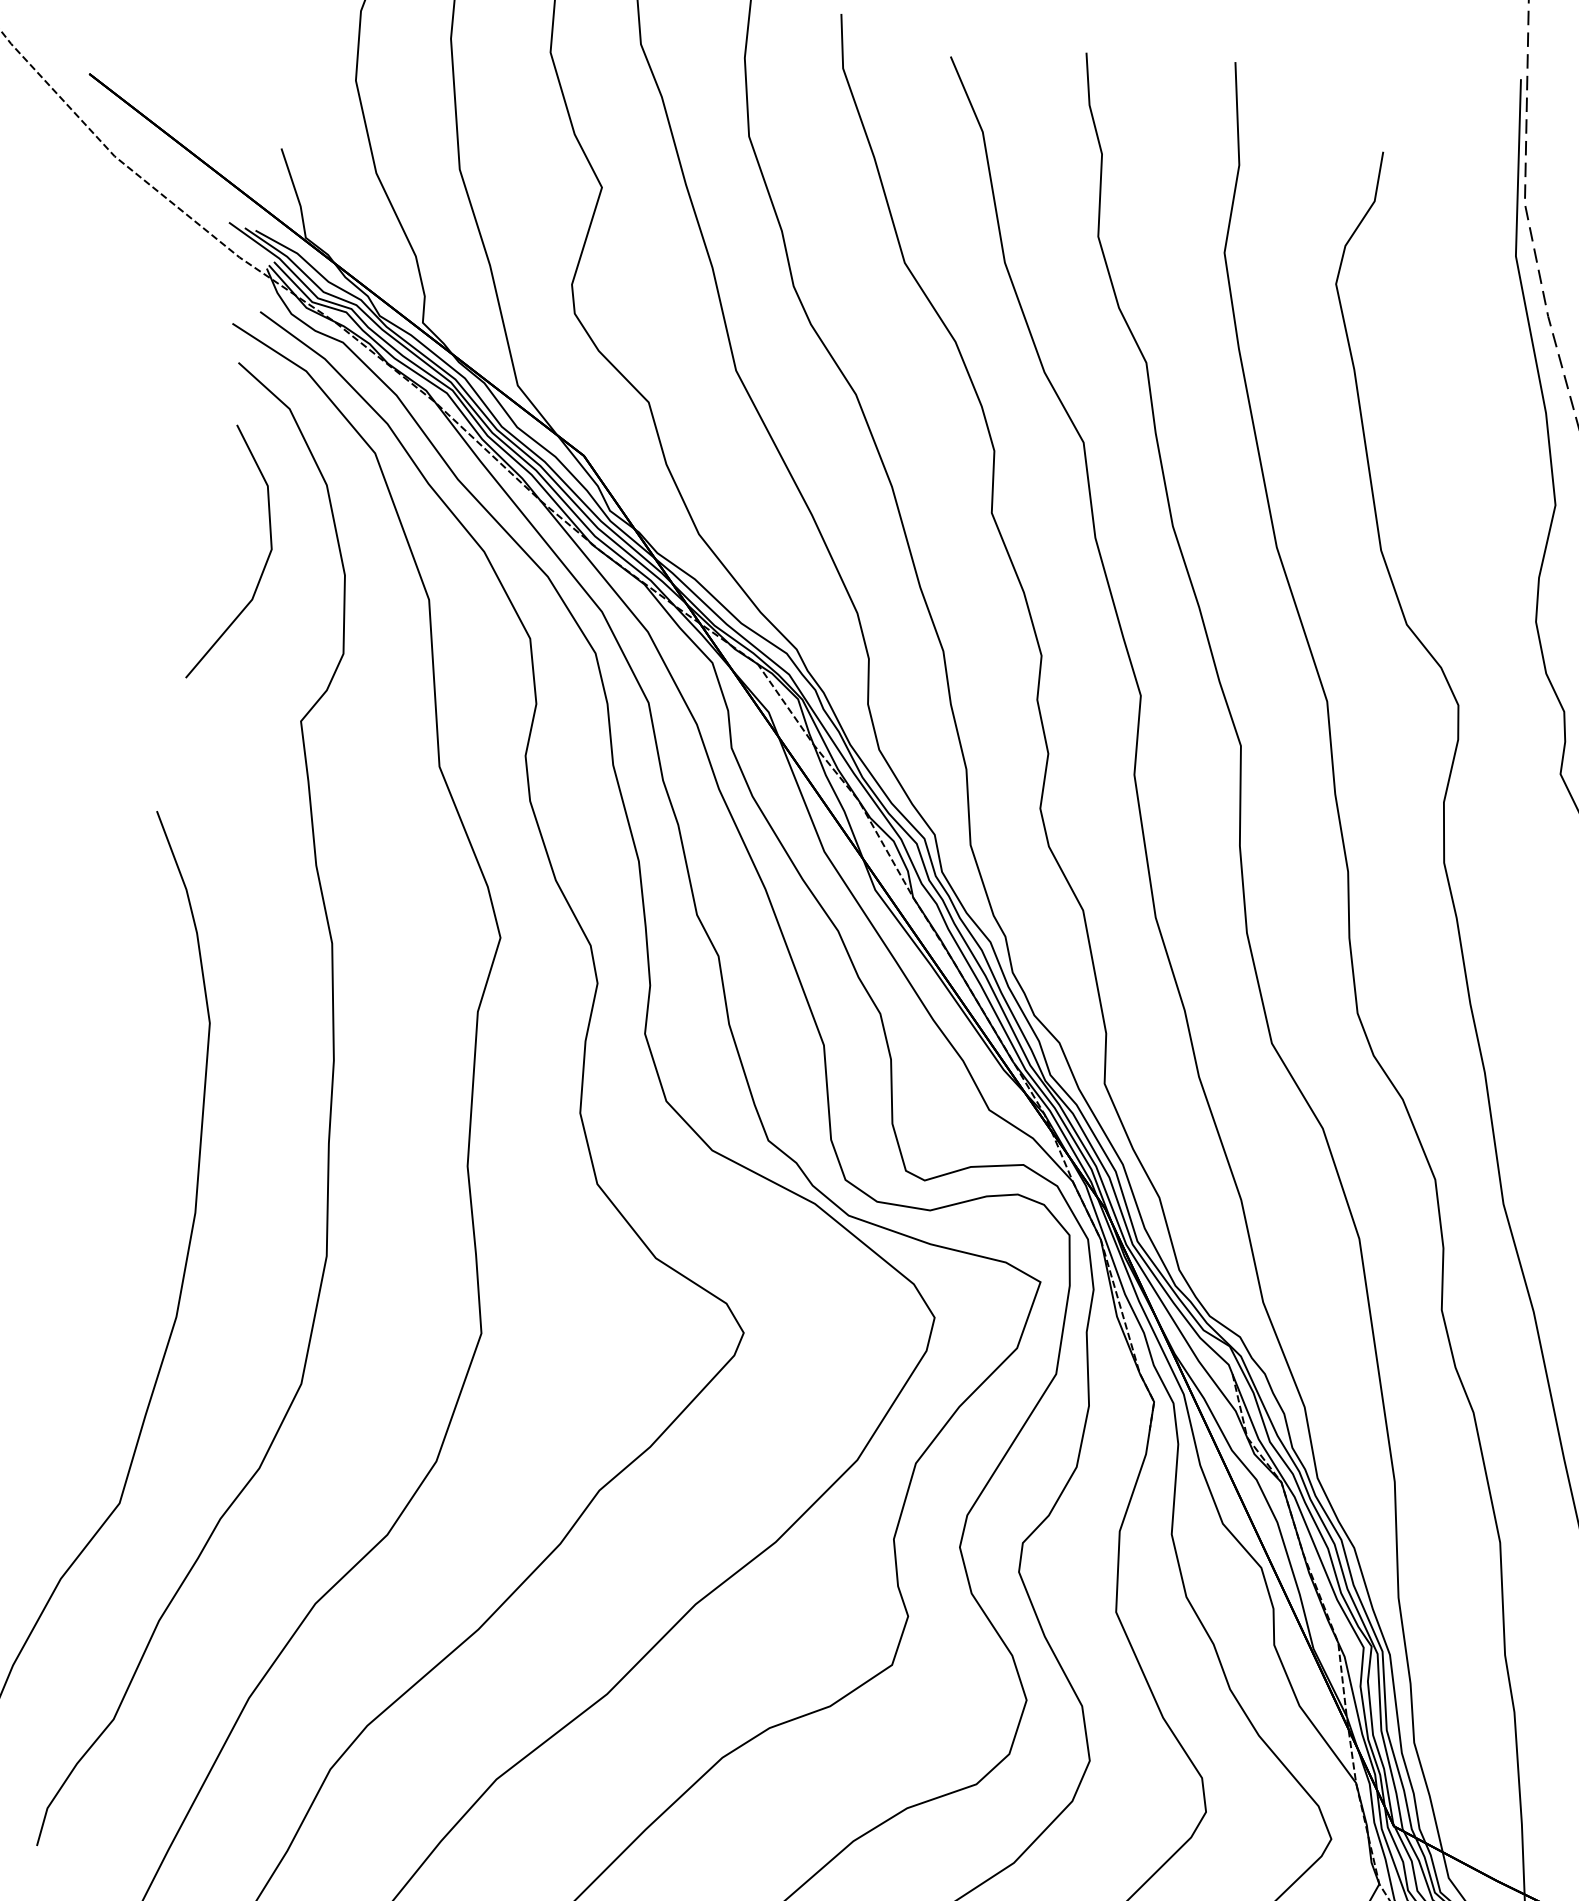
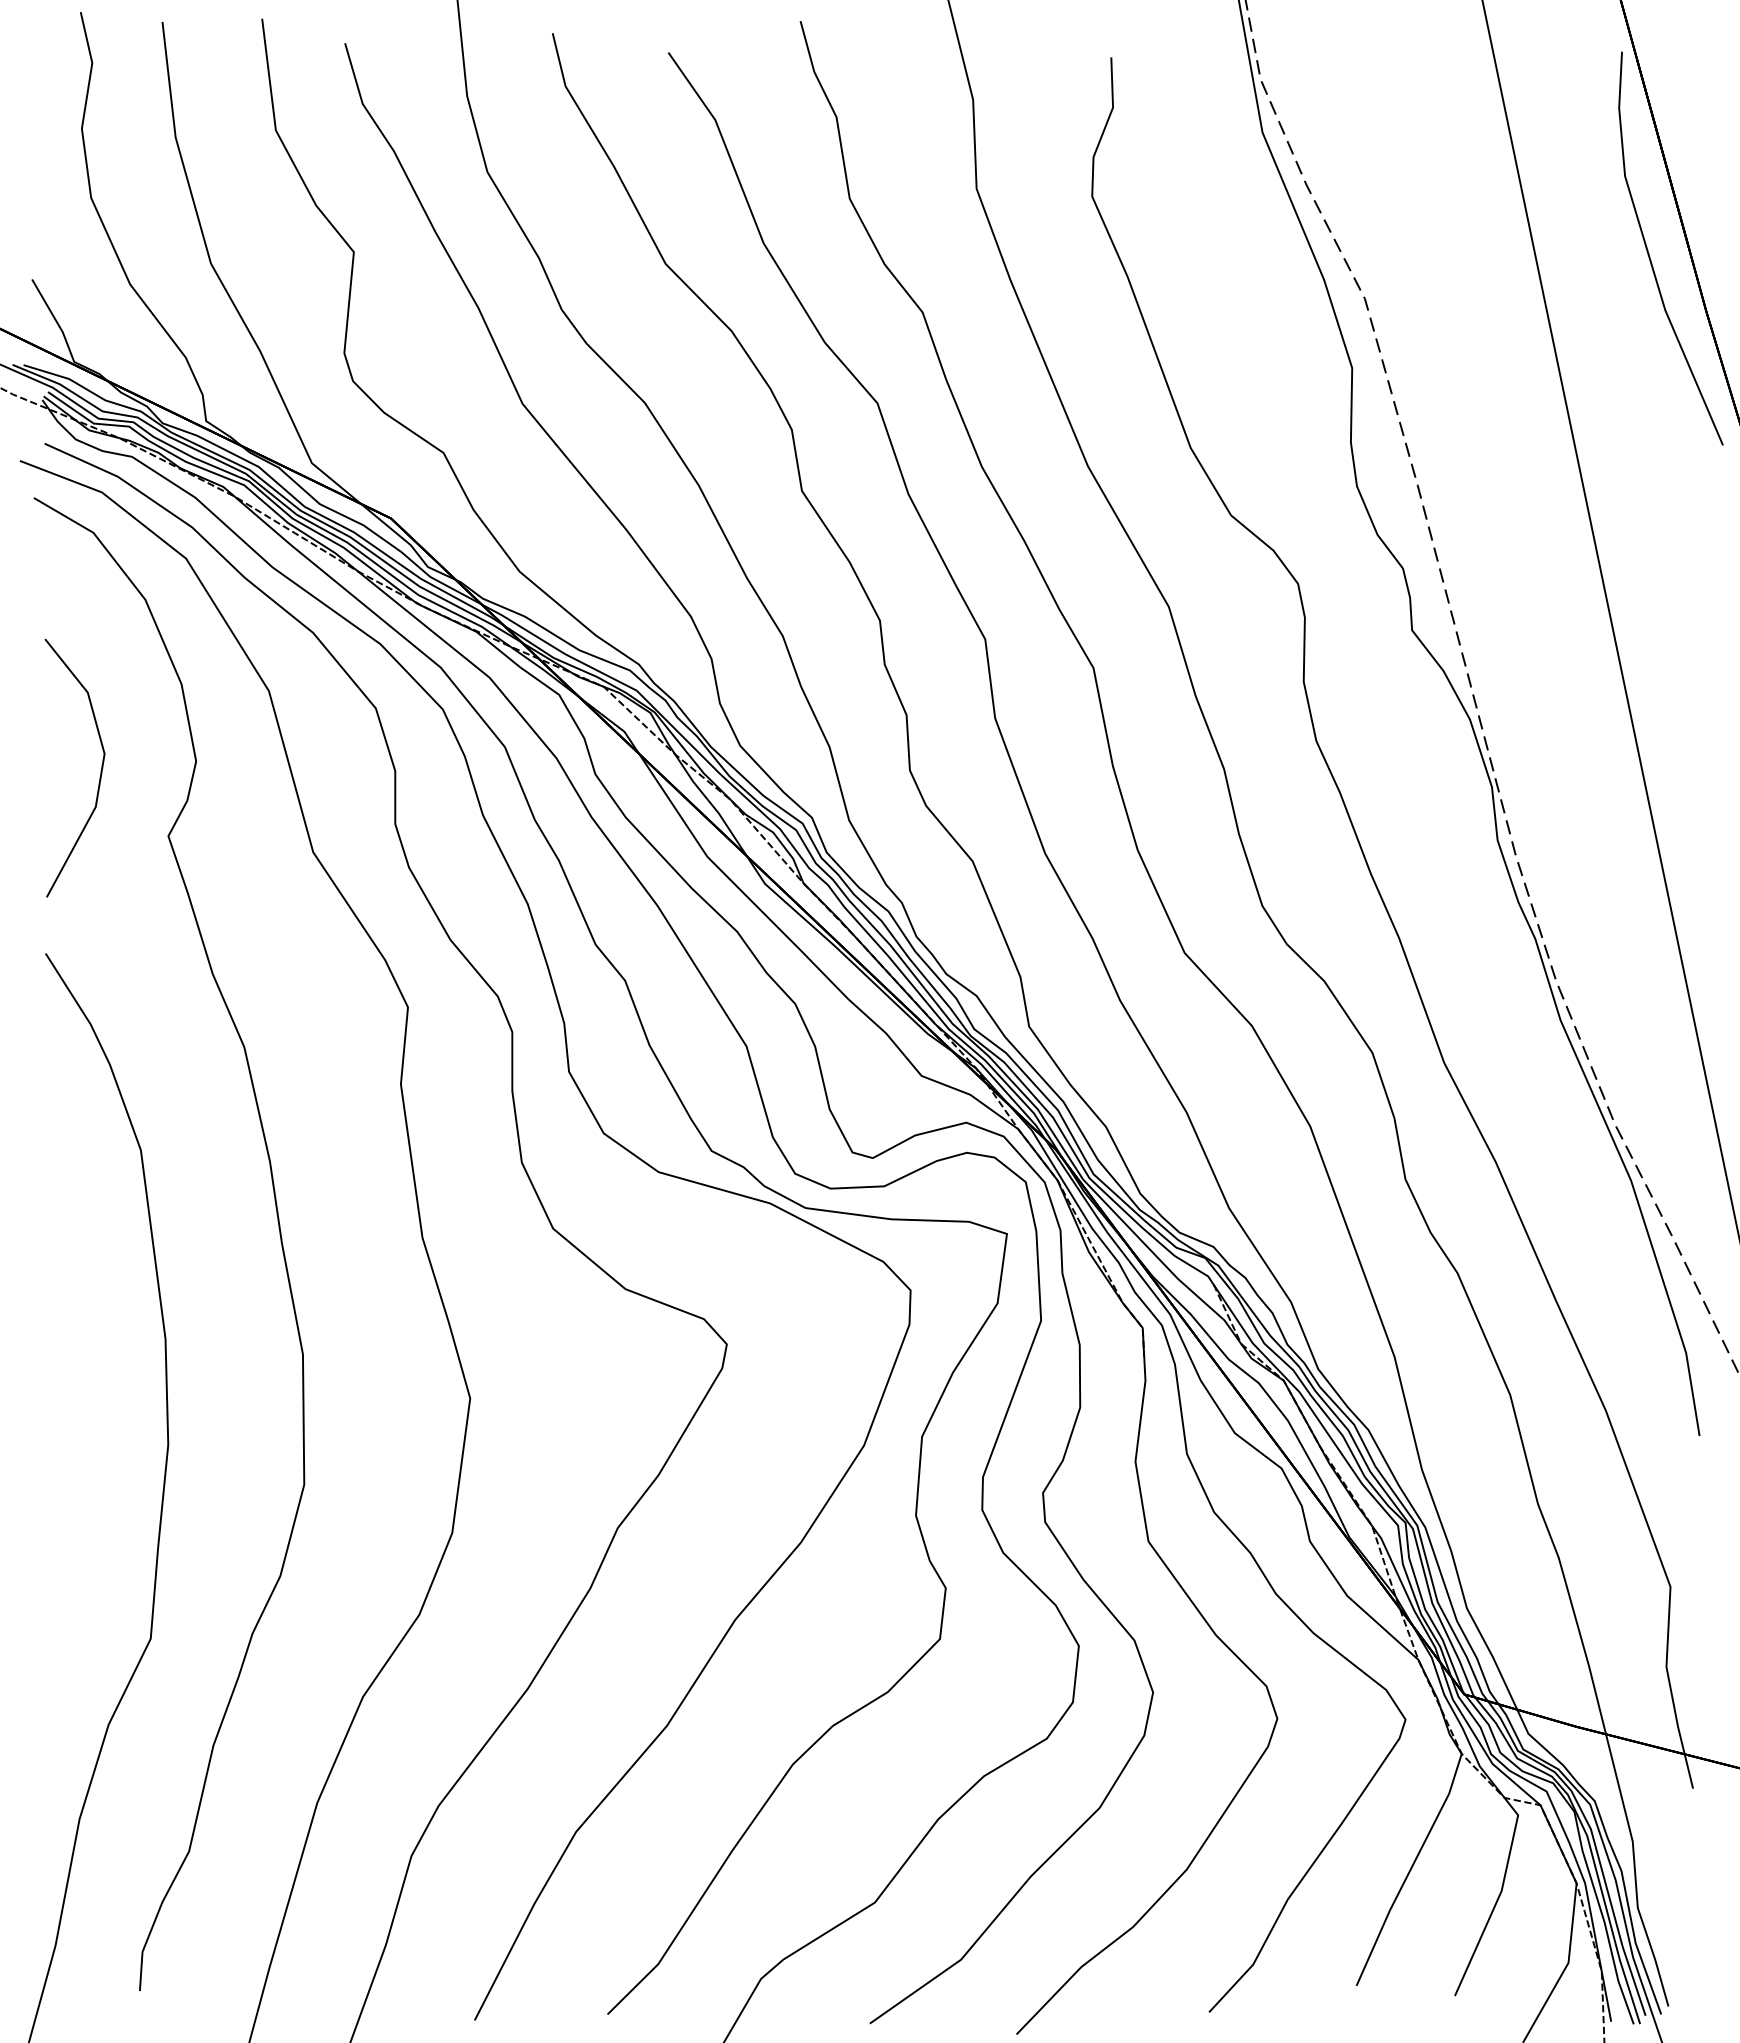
line: (264, 565) -> (100, 771), moved

